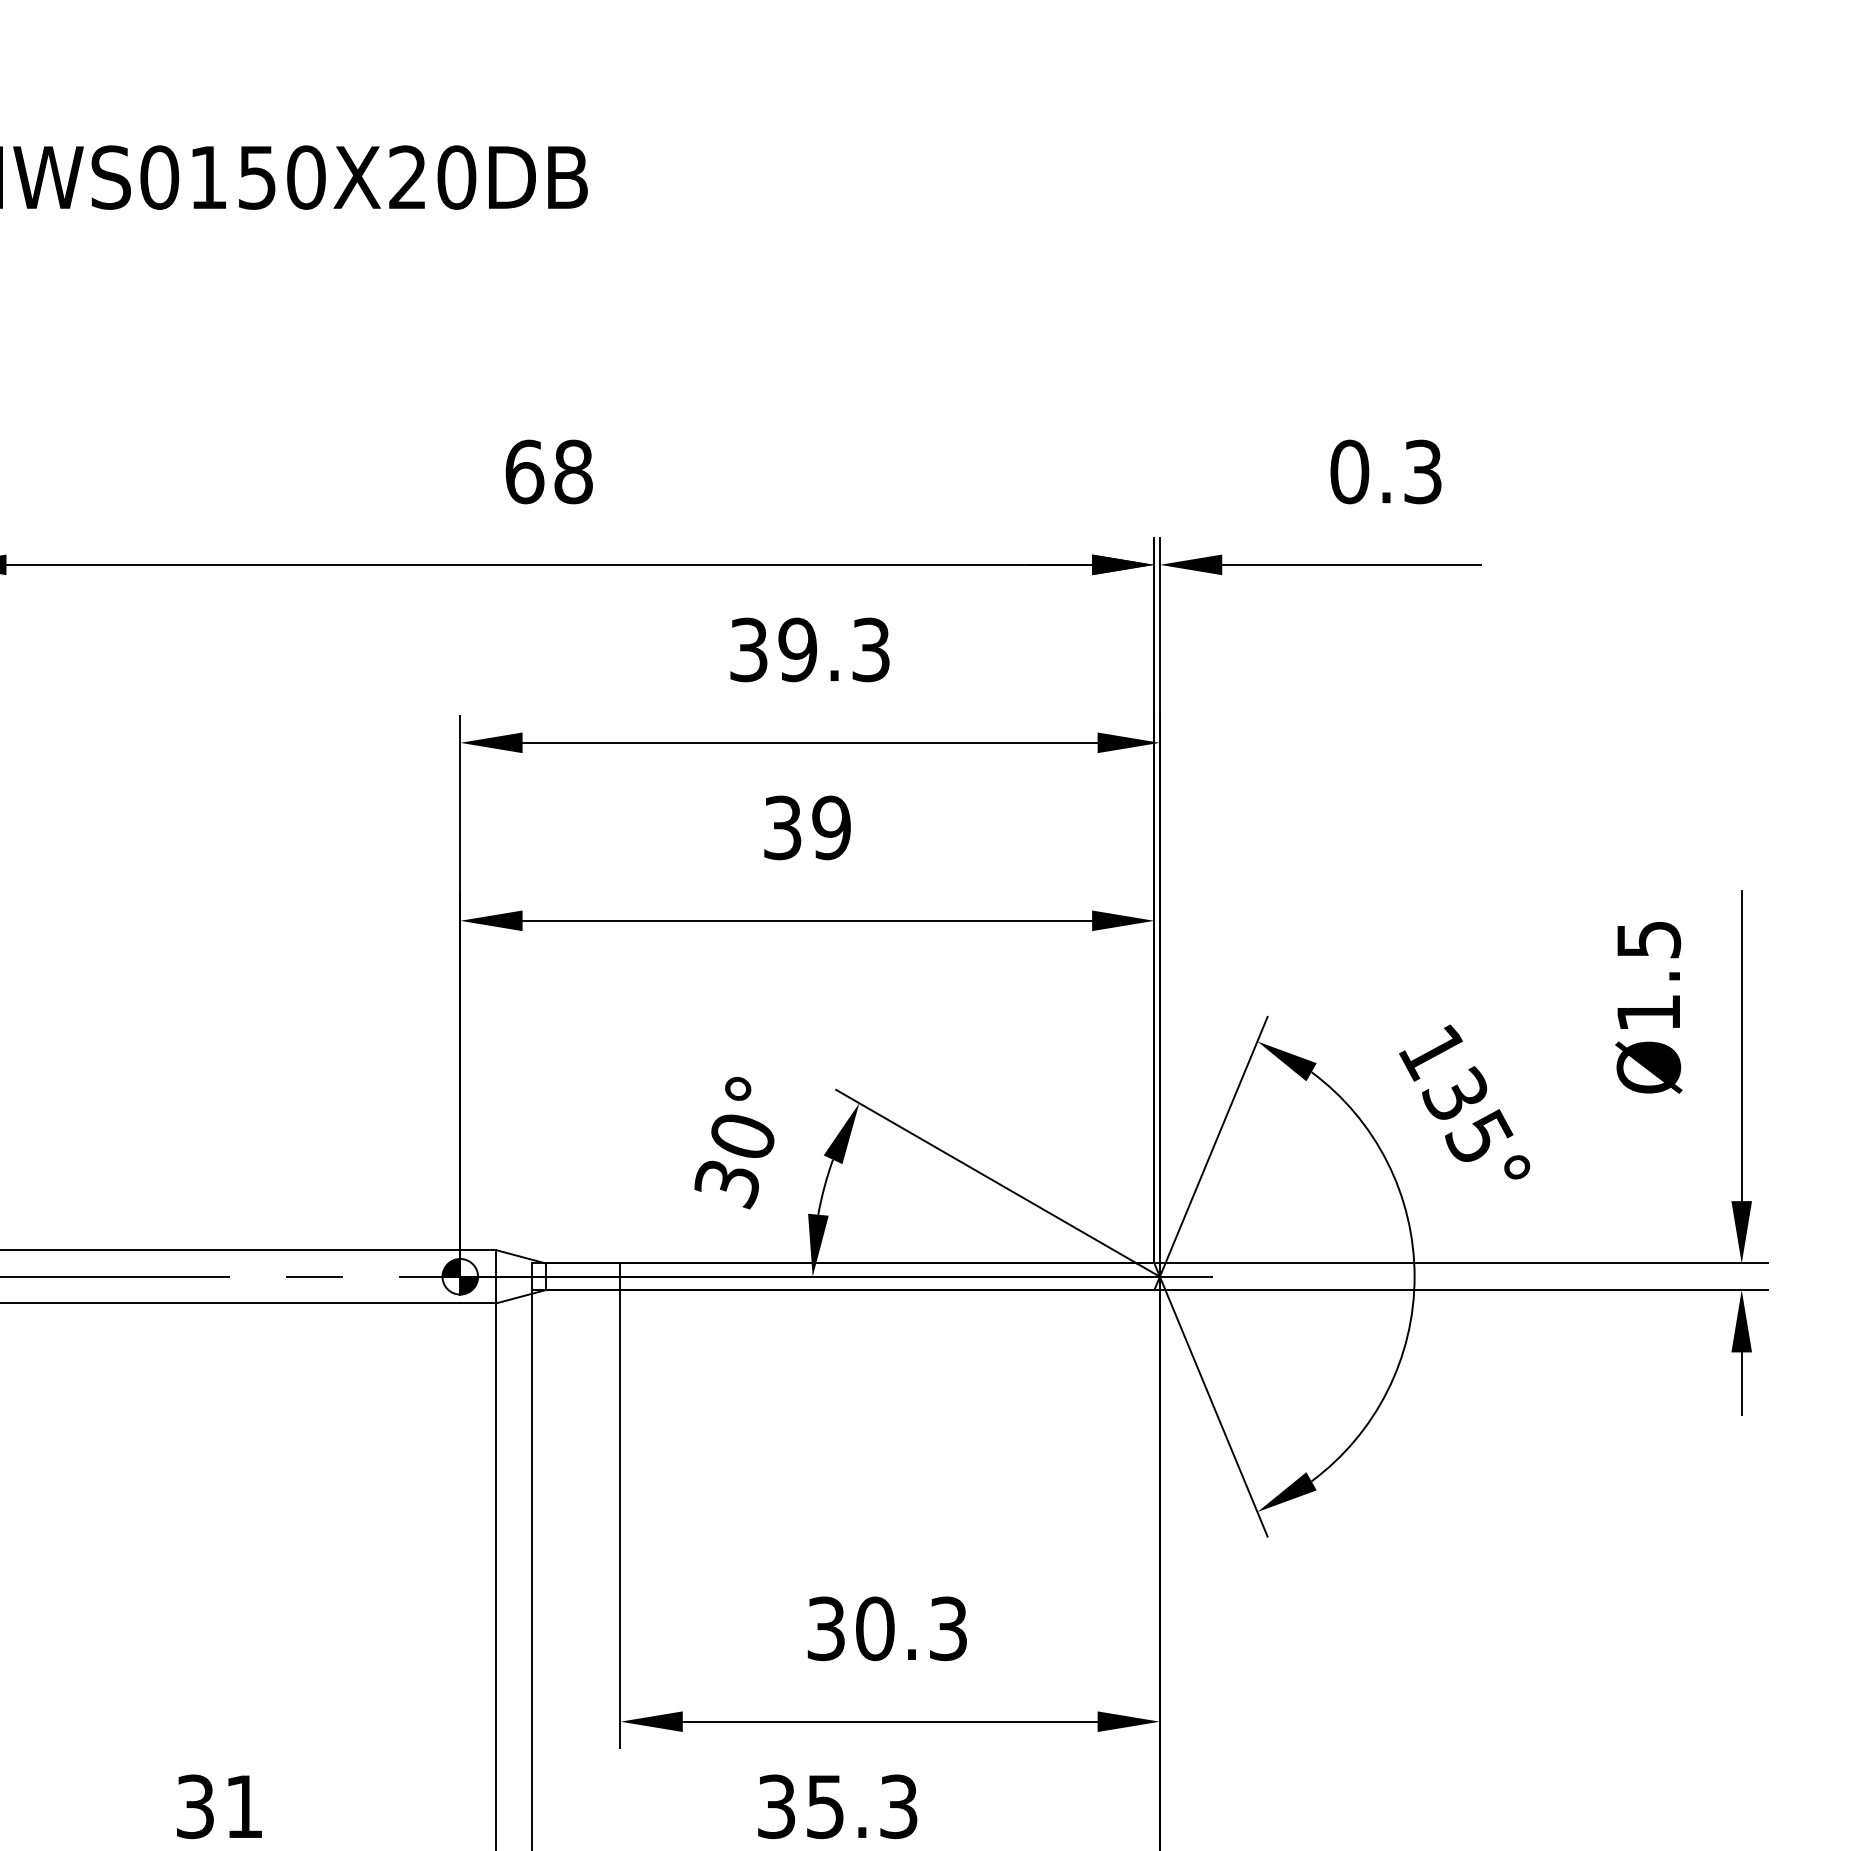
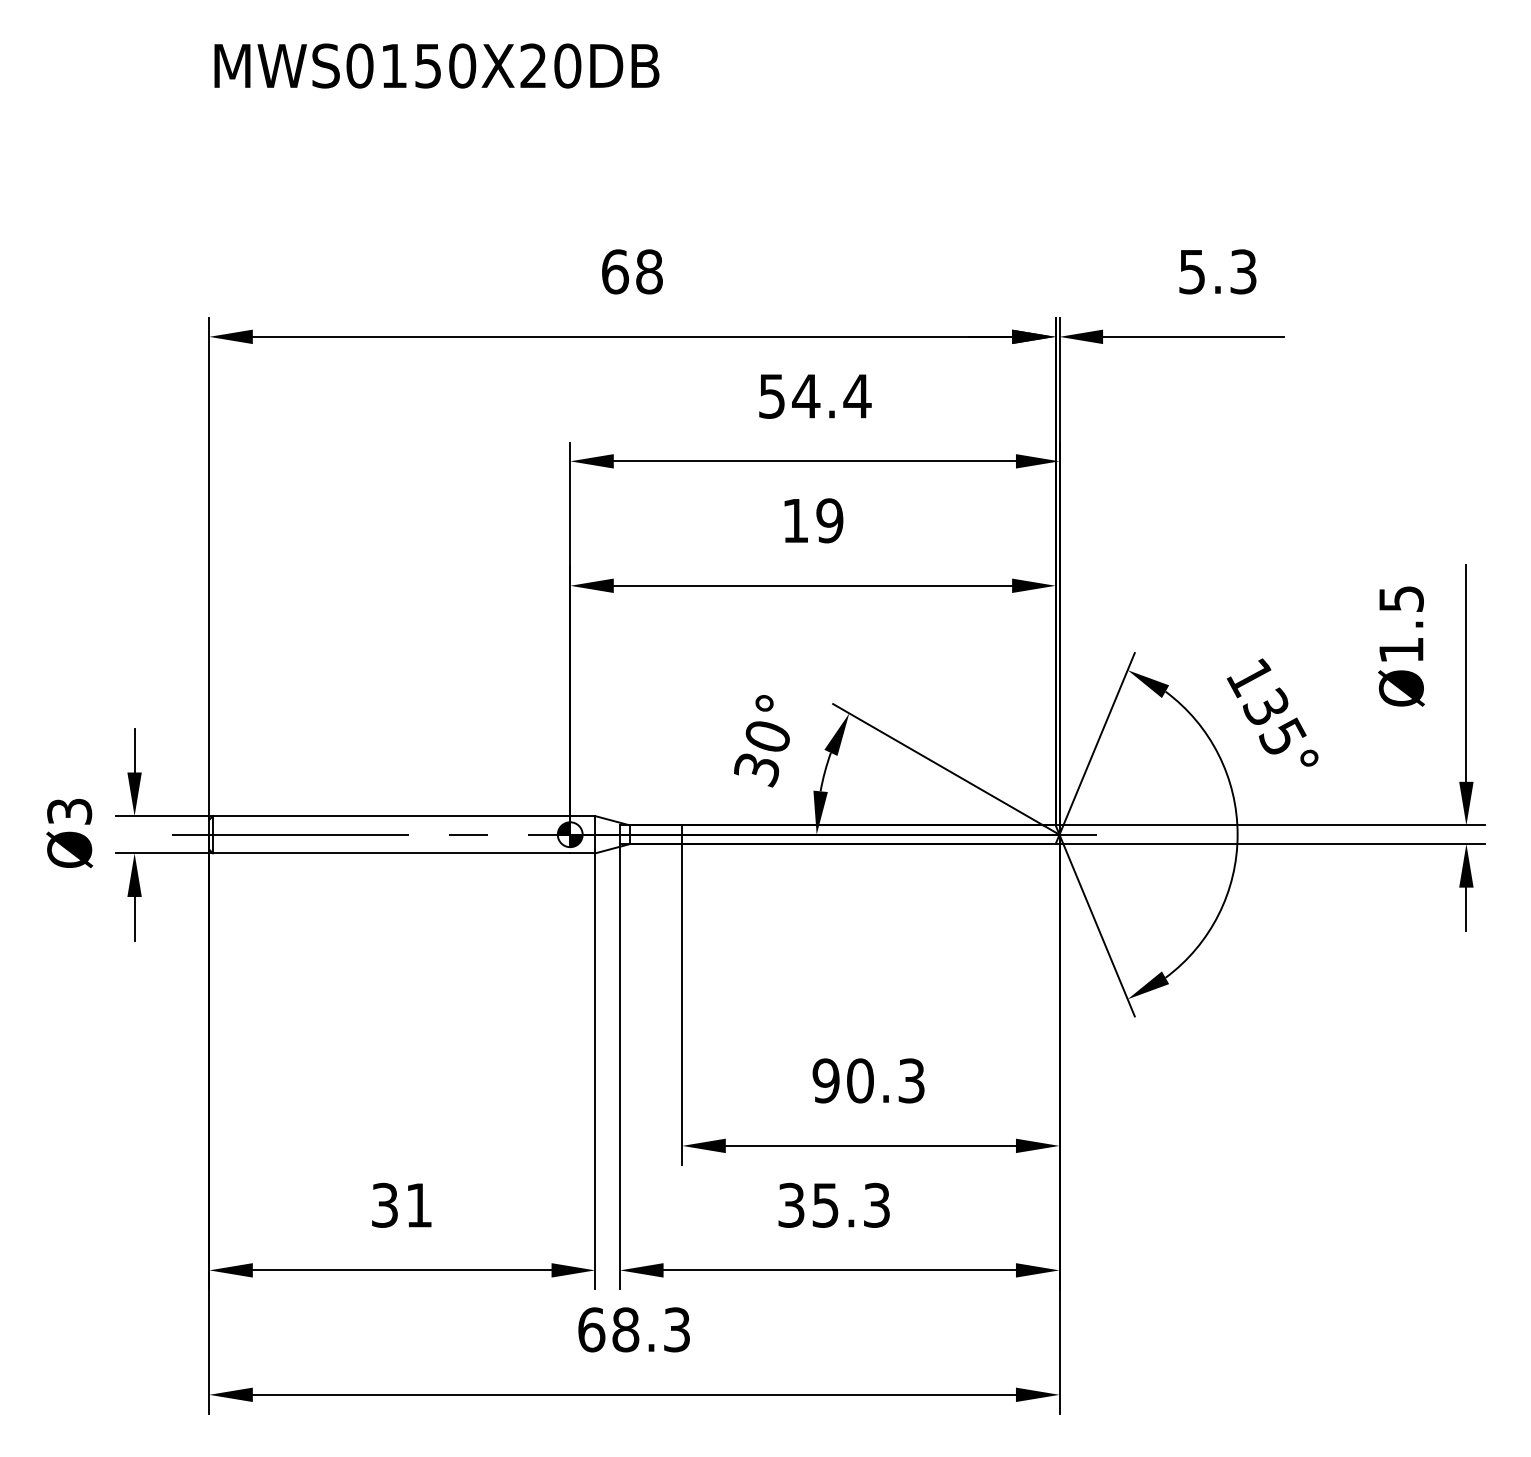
text: (1348, 471) -> (1191, 271), 0.3 -> 5.3
text: (811, 648) -> (815, 395), 39.3 -> 54.4
text: (782, 827) -> (795, 520), 39 -> 19
text: (825, 1628) -> (825, 1080), 30.3 -> 90.3

